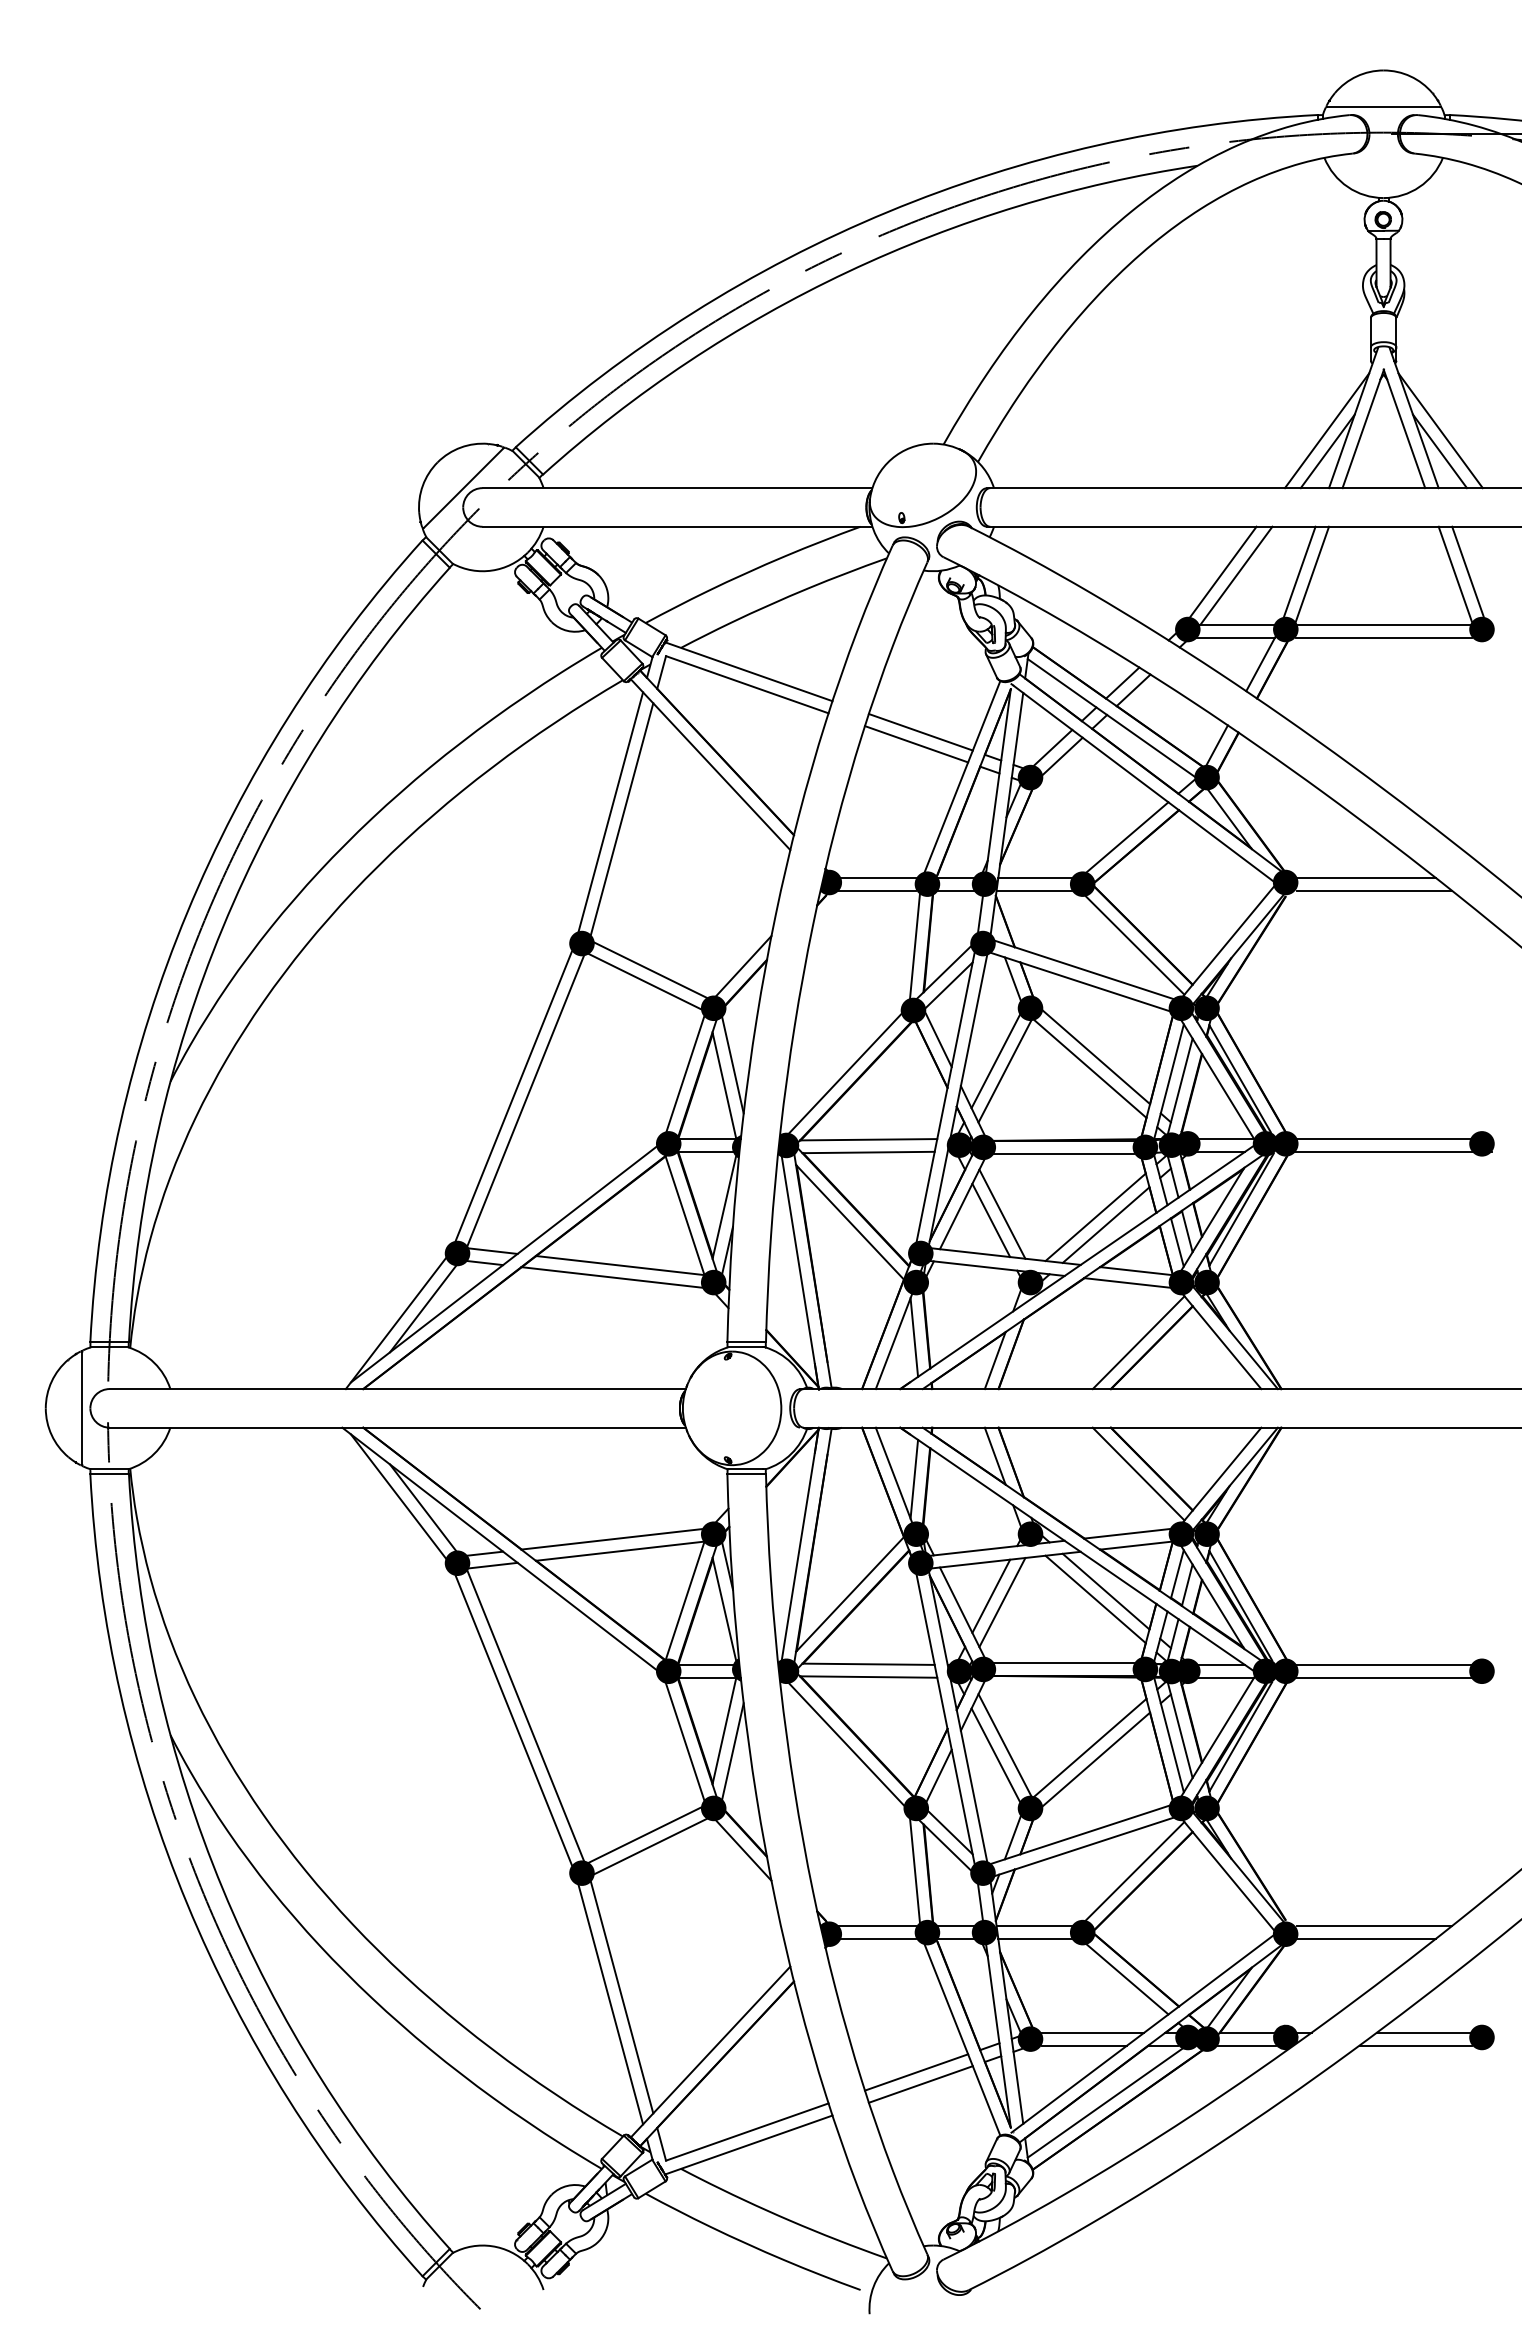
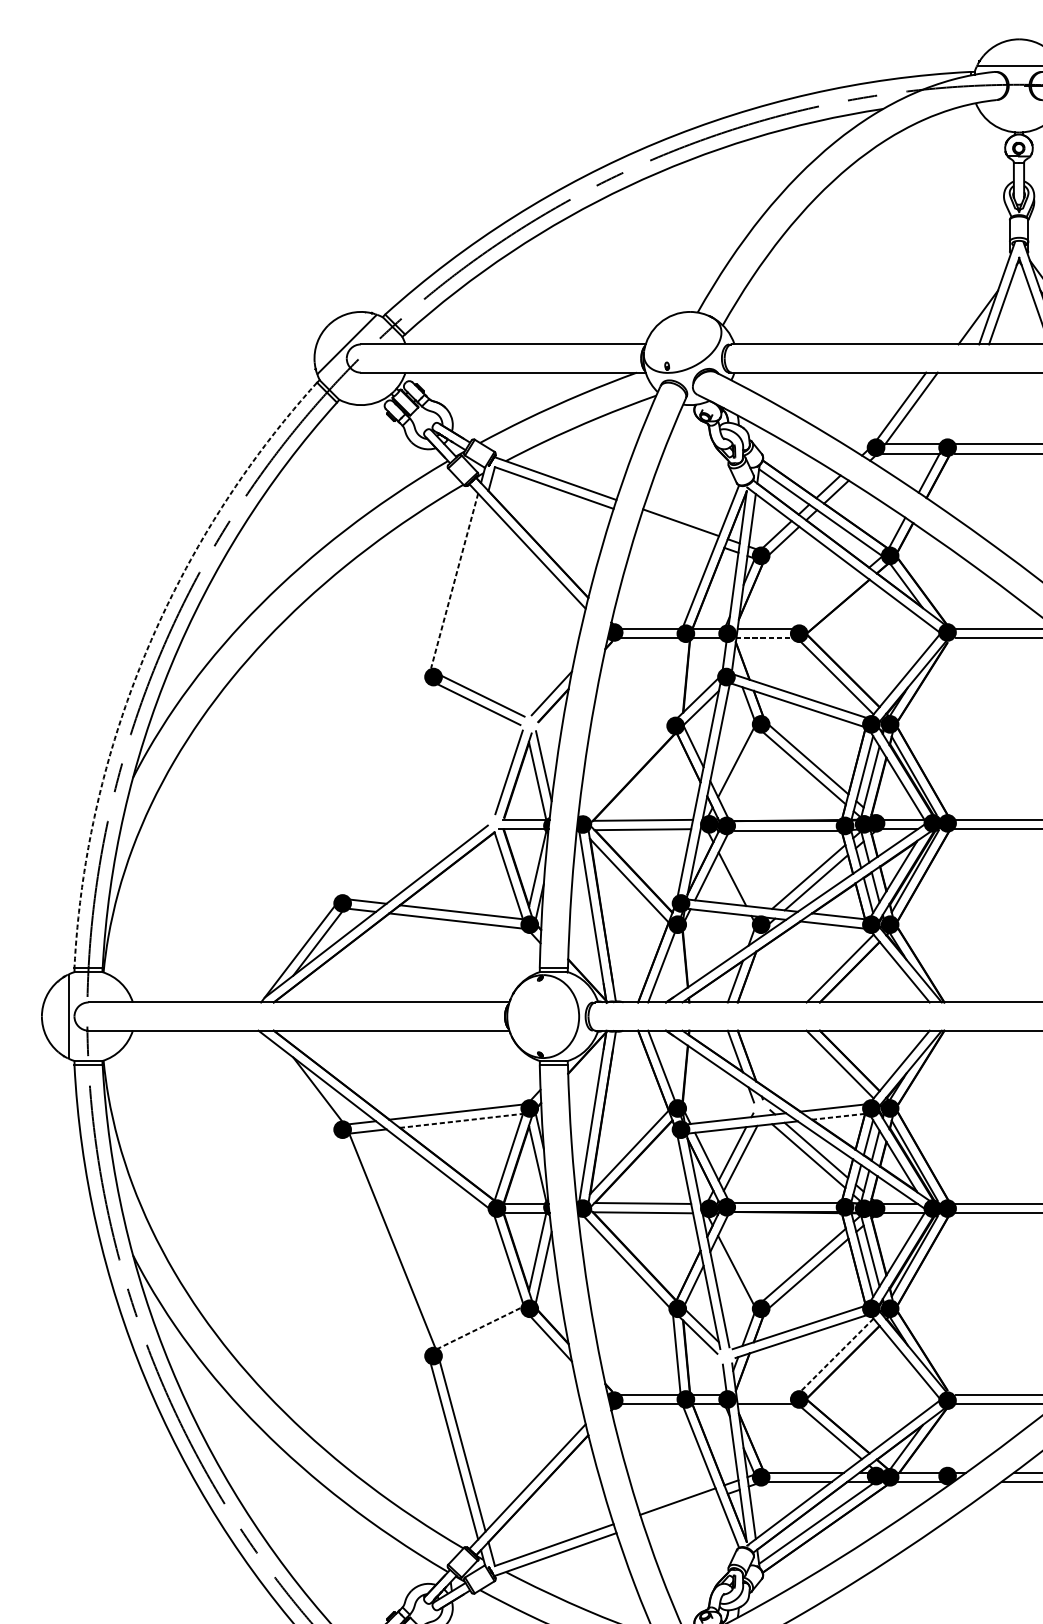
line: (1326, 430) -> (977, 302), removed
line: (1299, 571) -> (957, 405), removed
line: (1312, 573) -> (967, 406), removed
line: (916, 744) -> (677, 531), removed
line: (610, 811) -> (454, 580), solid -> dashed
line: (622, 818) -> (463, 585), removed
line: (1127, 837) -> (832, 599), removed
line: (1034, 890) -> (764, 638), solid -> dashed
arc: (187, 912) -> (145, 654), solid -> dashed
line: (915, 944) -> (677, 677), removed
fill: (713, 1008) -> (529, 724), removed
line: (1004, 1071) -> (742, 770), removed
line: (845, 1073) -> (626, 771), removed
line: (513, 1095) -> (383, 788), removed
line: (525, 1100) -> (392, 791), removed
fill: (668, 1143) -> (496, 823), removed
line: (1002, 1213) -> (740, 874), removed
line: (914, 1337) -> (676, 964), removed
line: (914, 1478) -> (676, 1067), removed
line: (397, 1496) -> (298, 1080), removed
fill: (1030, 1533) -> (761, 1107), removed
line: (1136, 1545) -> (838, 1116), solid -> dashed
line: (620, 1551) -> (461, 1121), solid -> dashed
line: (513, 1720) -> (383, 1244), removed
line: (1004, 1744) -> (742, 1262), removed
line: (642, 1836) -> (477, 1329), solid -> dashed
line: (647, 1847) -> (481, 1337), removed
line: (1135, 1871) -> (837, 1354), solid -> dashed
fill: (982, 1872) -> (726, 1355), removed
line: (1033, 1926) -> (763, 1395), removed
line: (920, 2084) -> (680, 1510), removed

